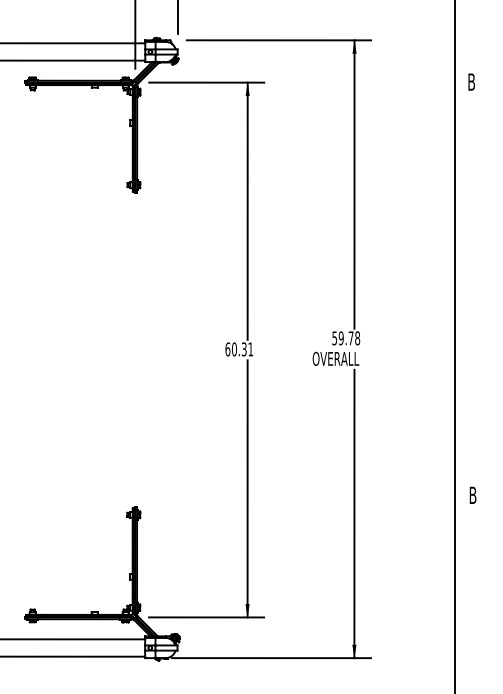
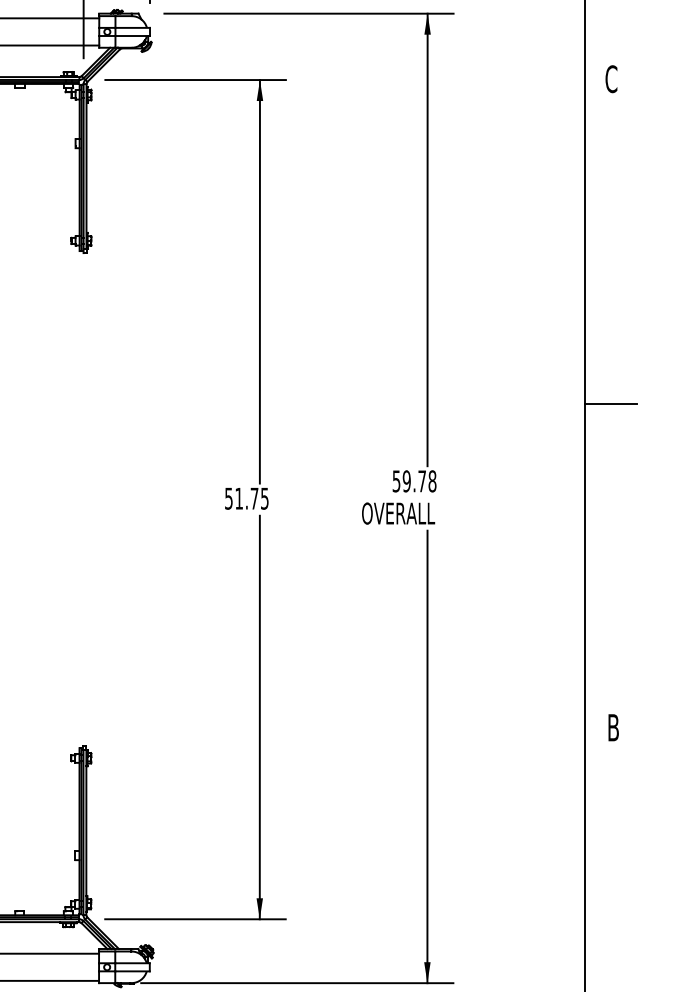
text: (471, 81) -> (611, 78), B -> C
line: (471, 289) -> (611, 404), added
text: (239, 349) -> (247, 498), 60.31 -> 51.75

